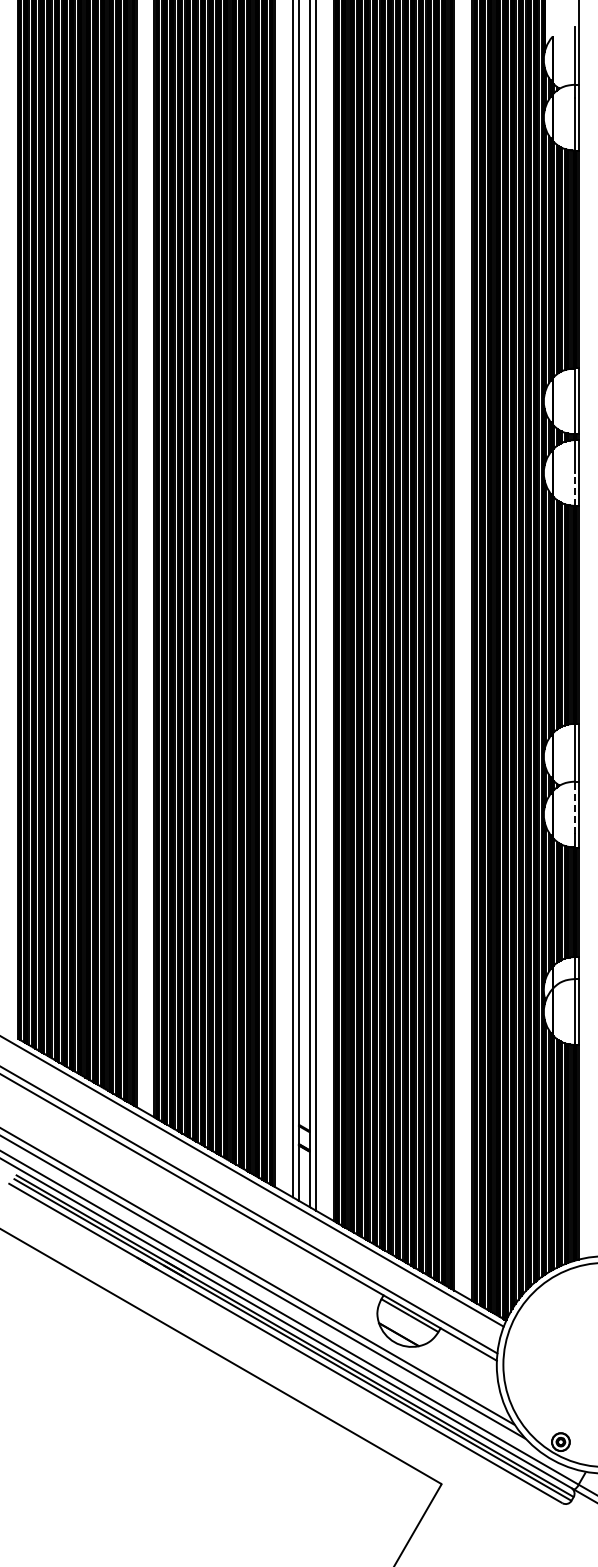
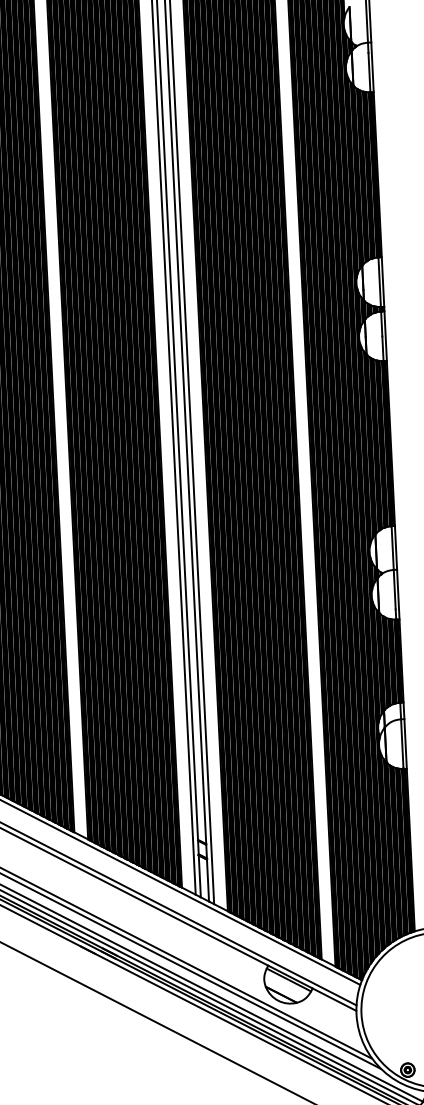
line: (574, 488) -> (382, 348), dashed -> solid
line: (574, 807) -> (394, 589), dashed -> solid

